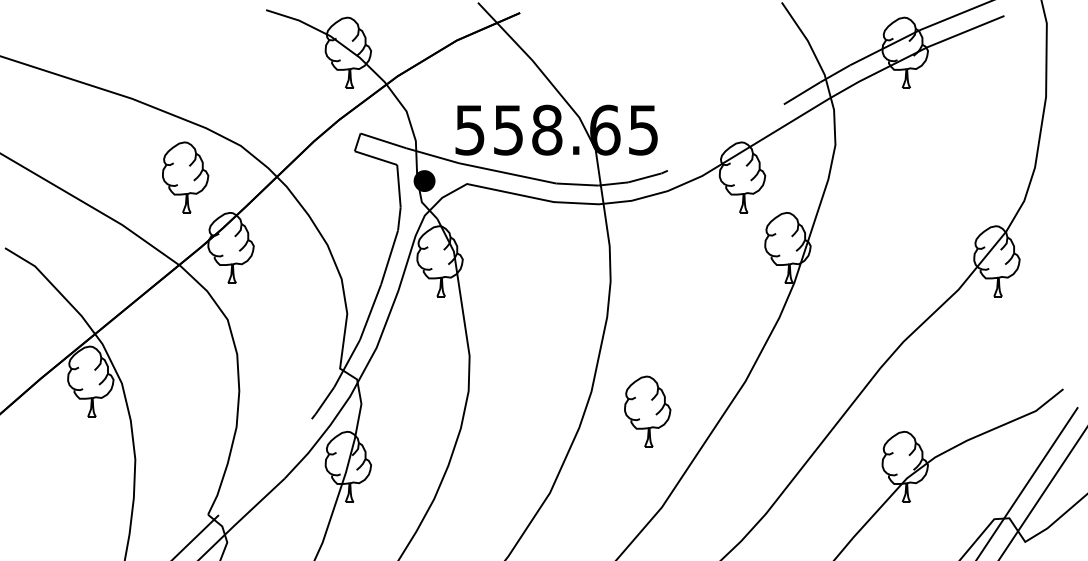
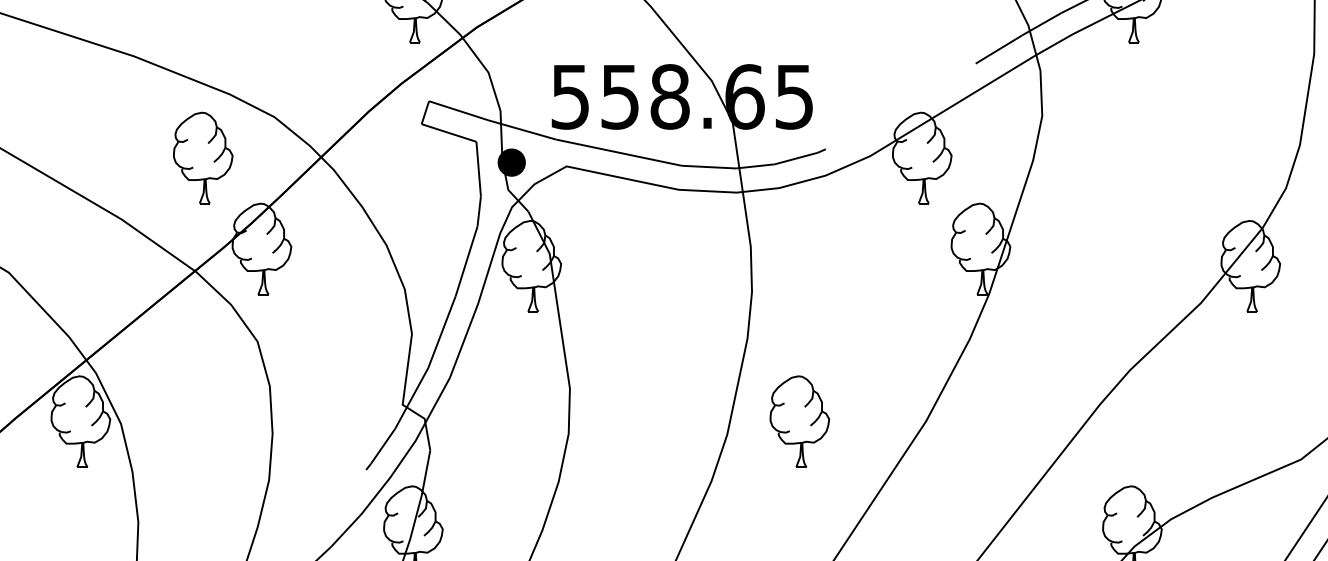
part: (647, 411) -> (799, 421), moved

